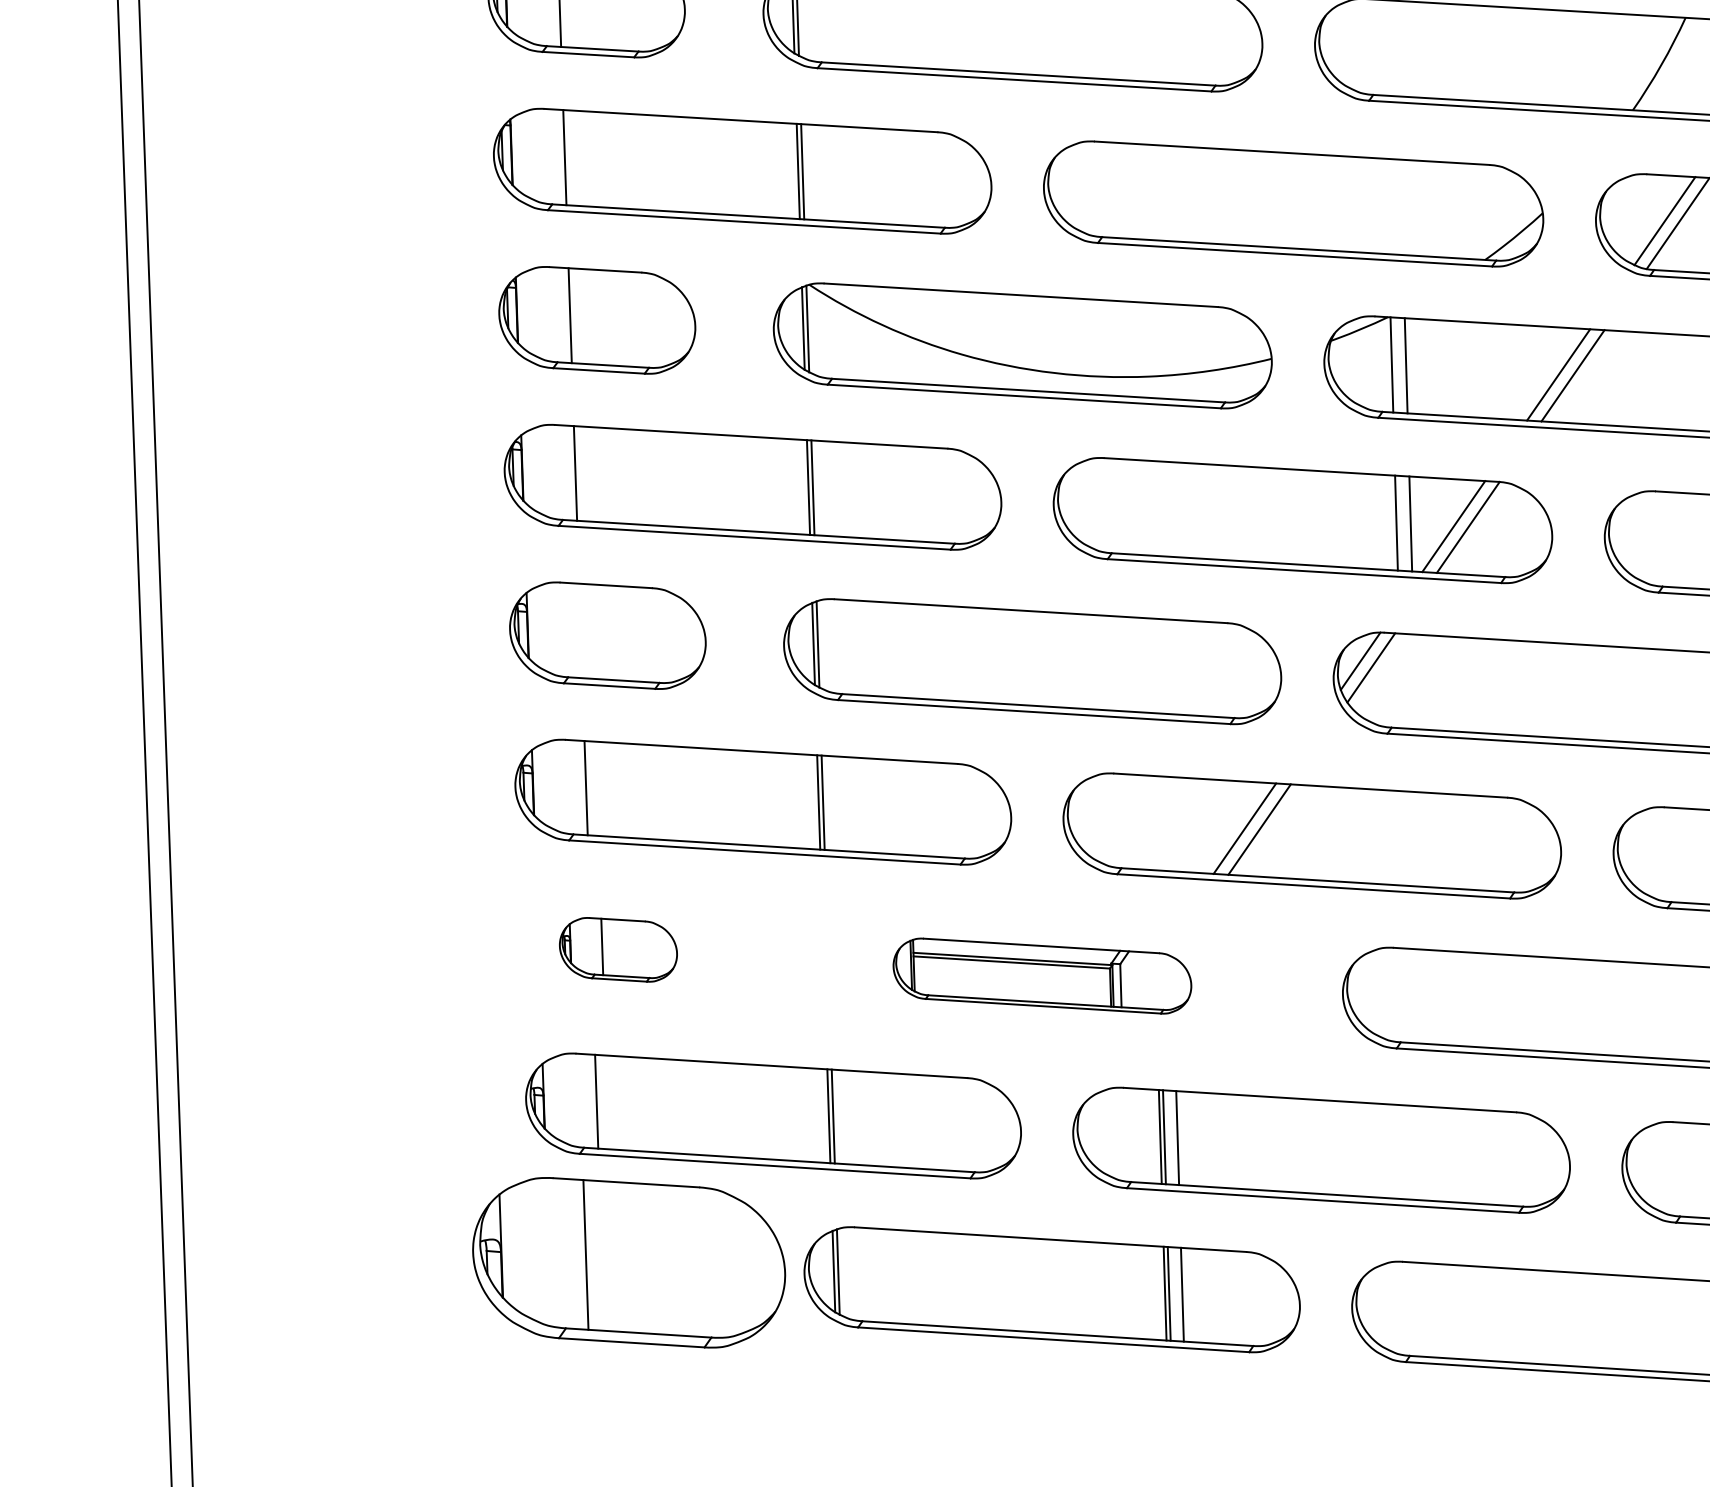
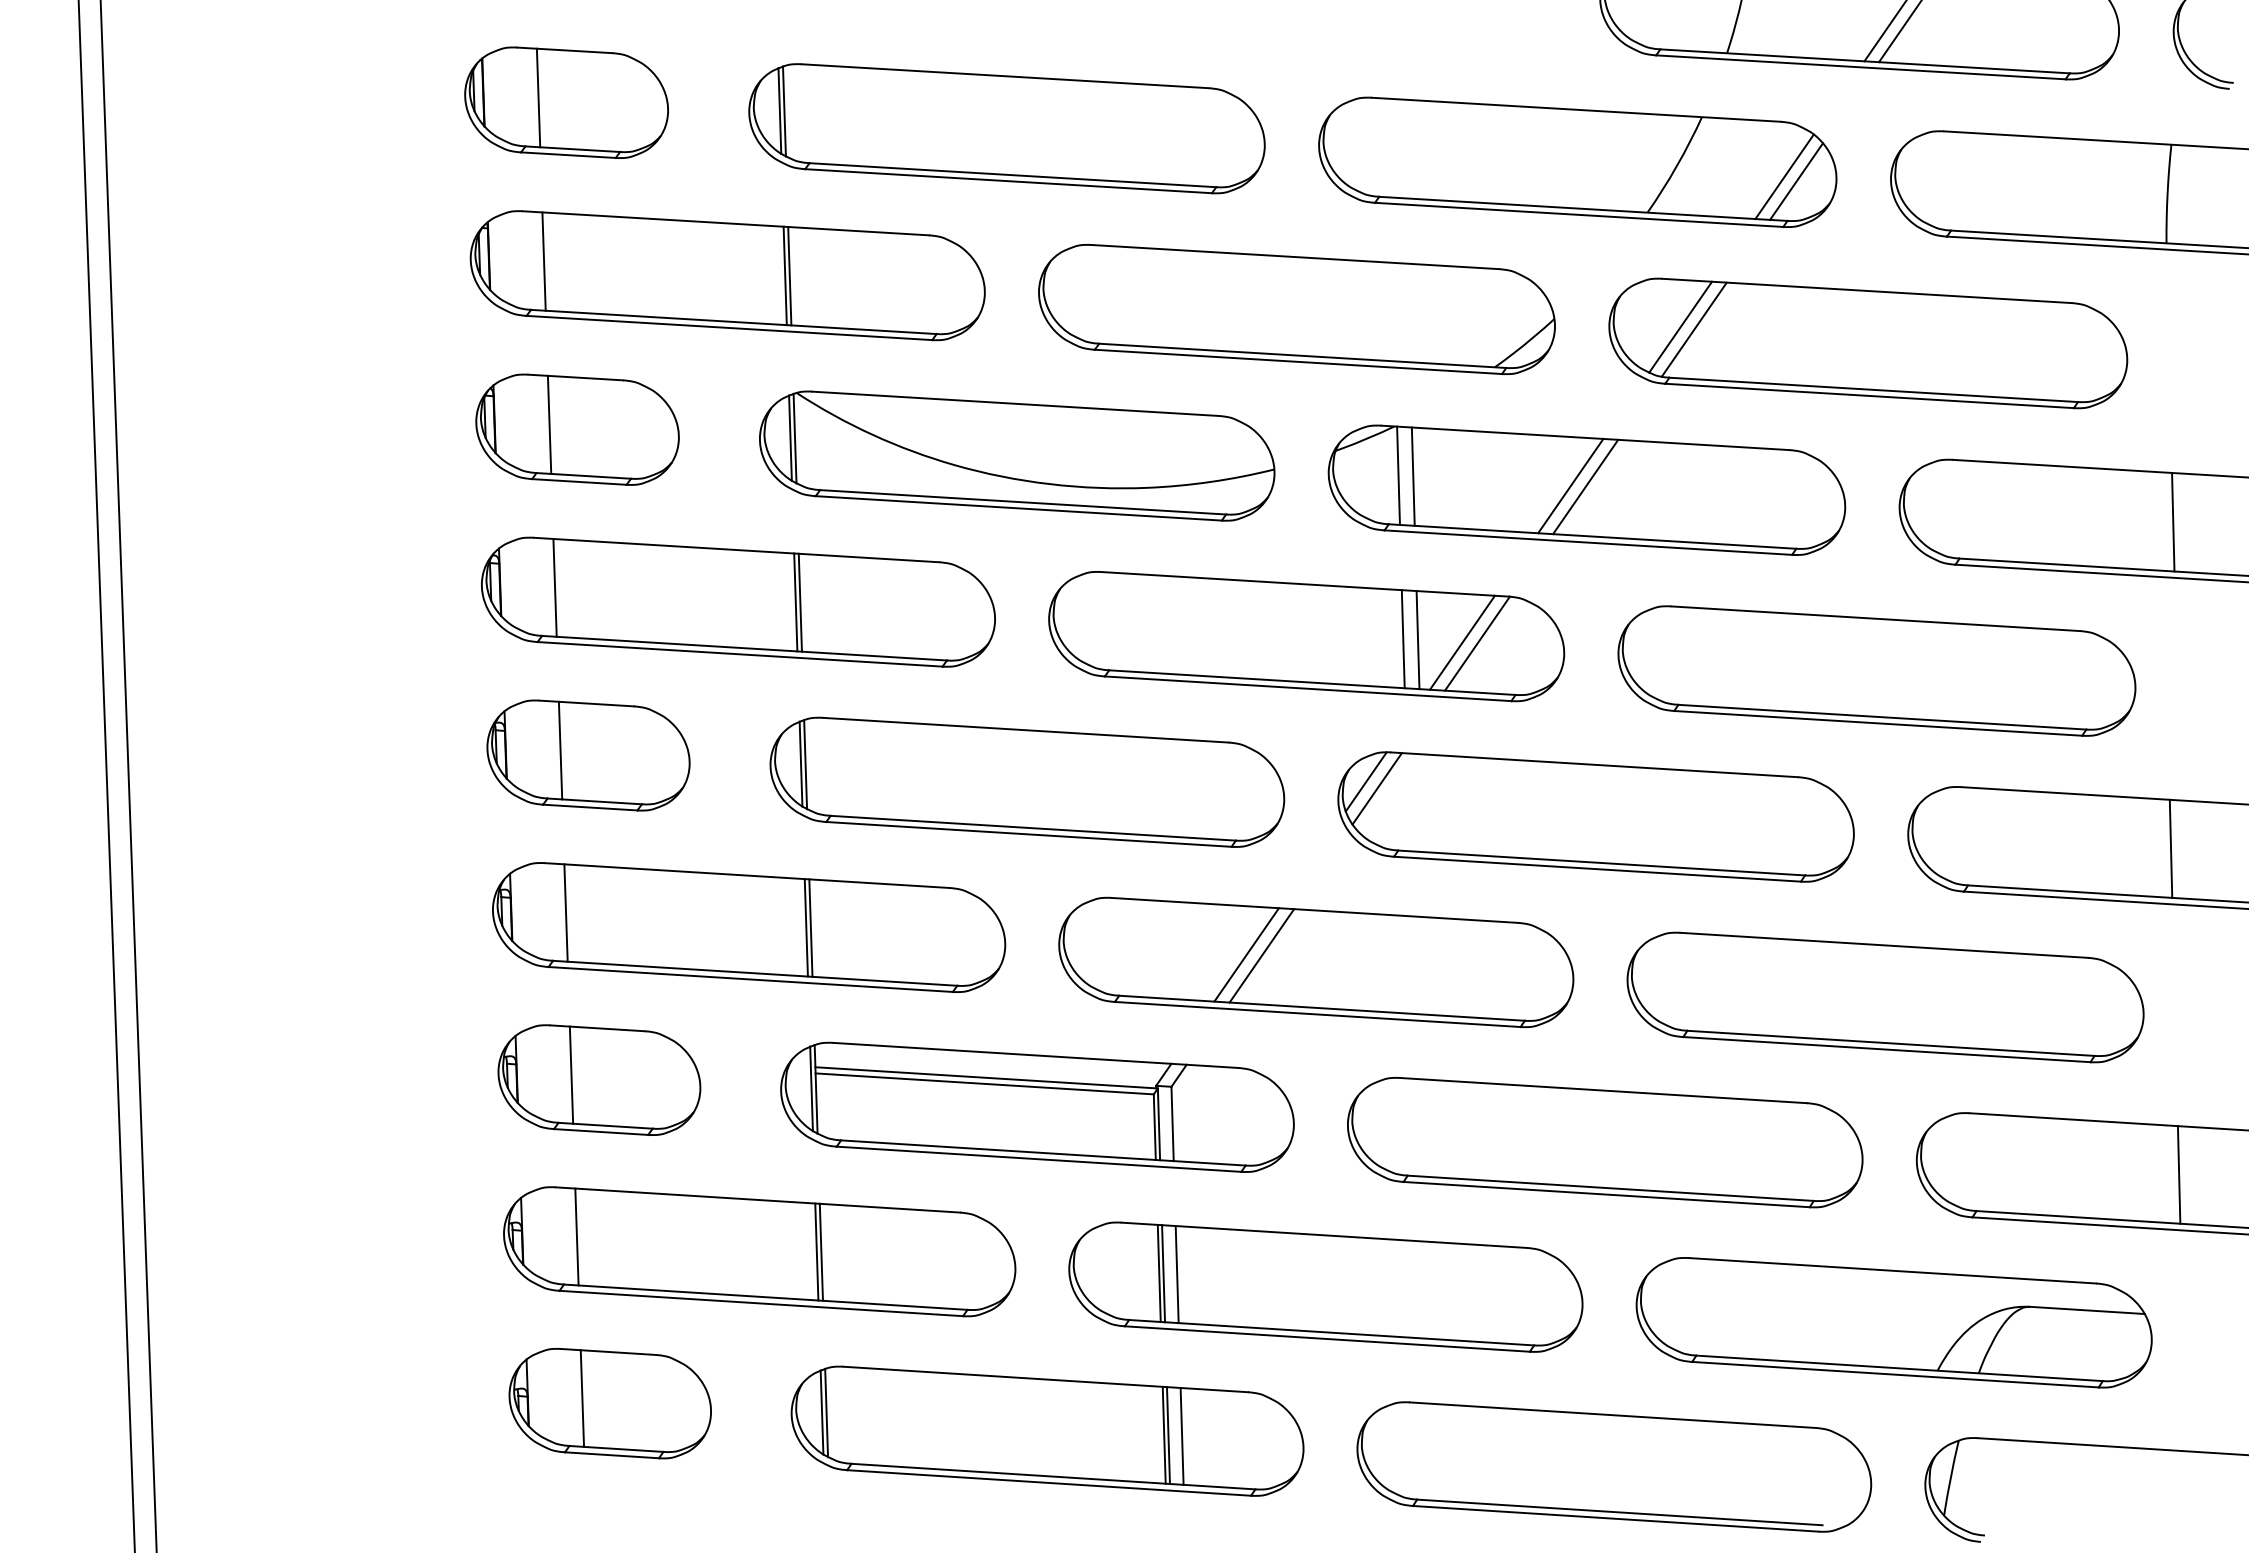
line: (580, 630) -> (560, 750), added
part: (618, 949) -> (599, 1079), size x1.67
part: (1042, 975) -> (1037, 1106), size x1.67
part: (628, 1262) -> (609, 1403), size x0.62

